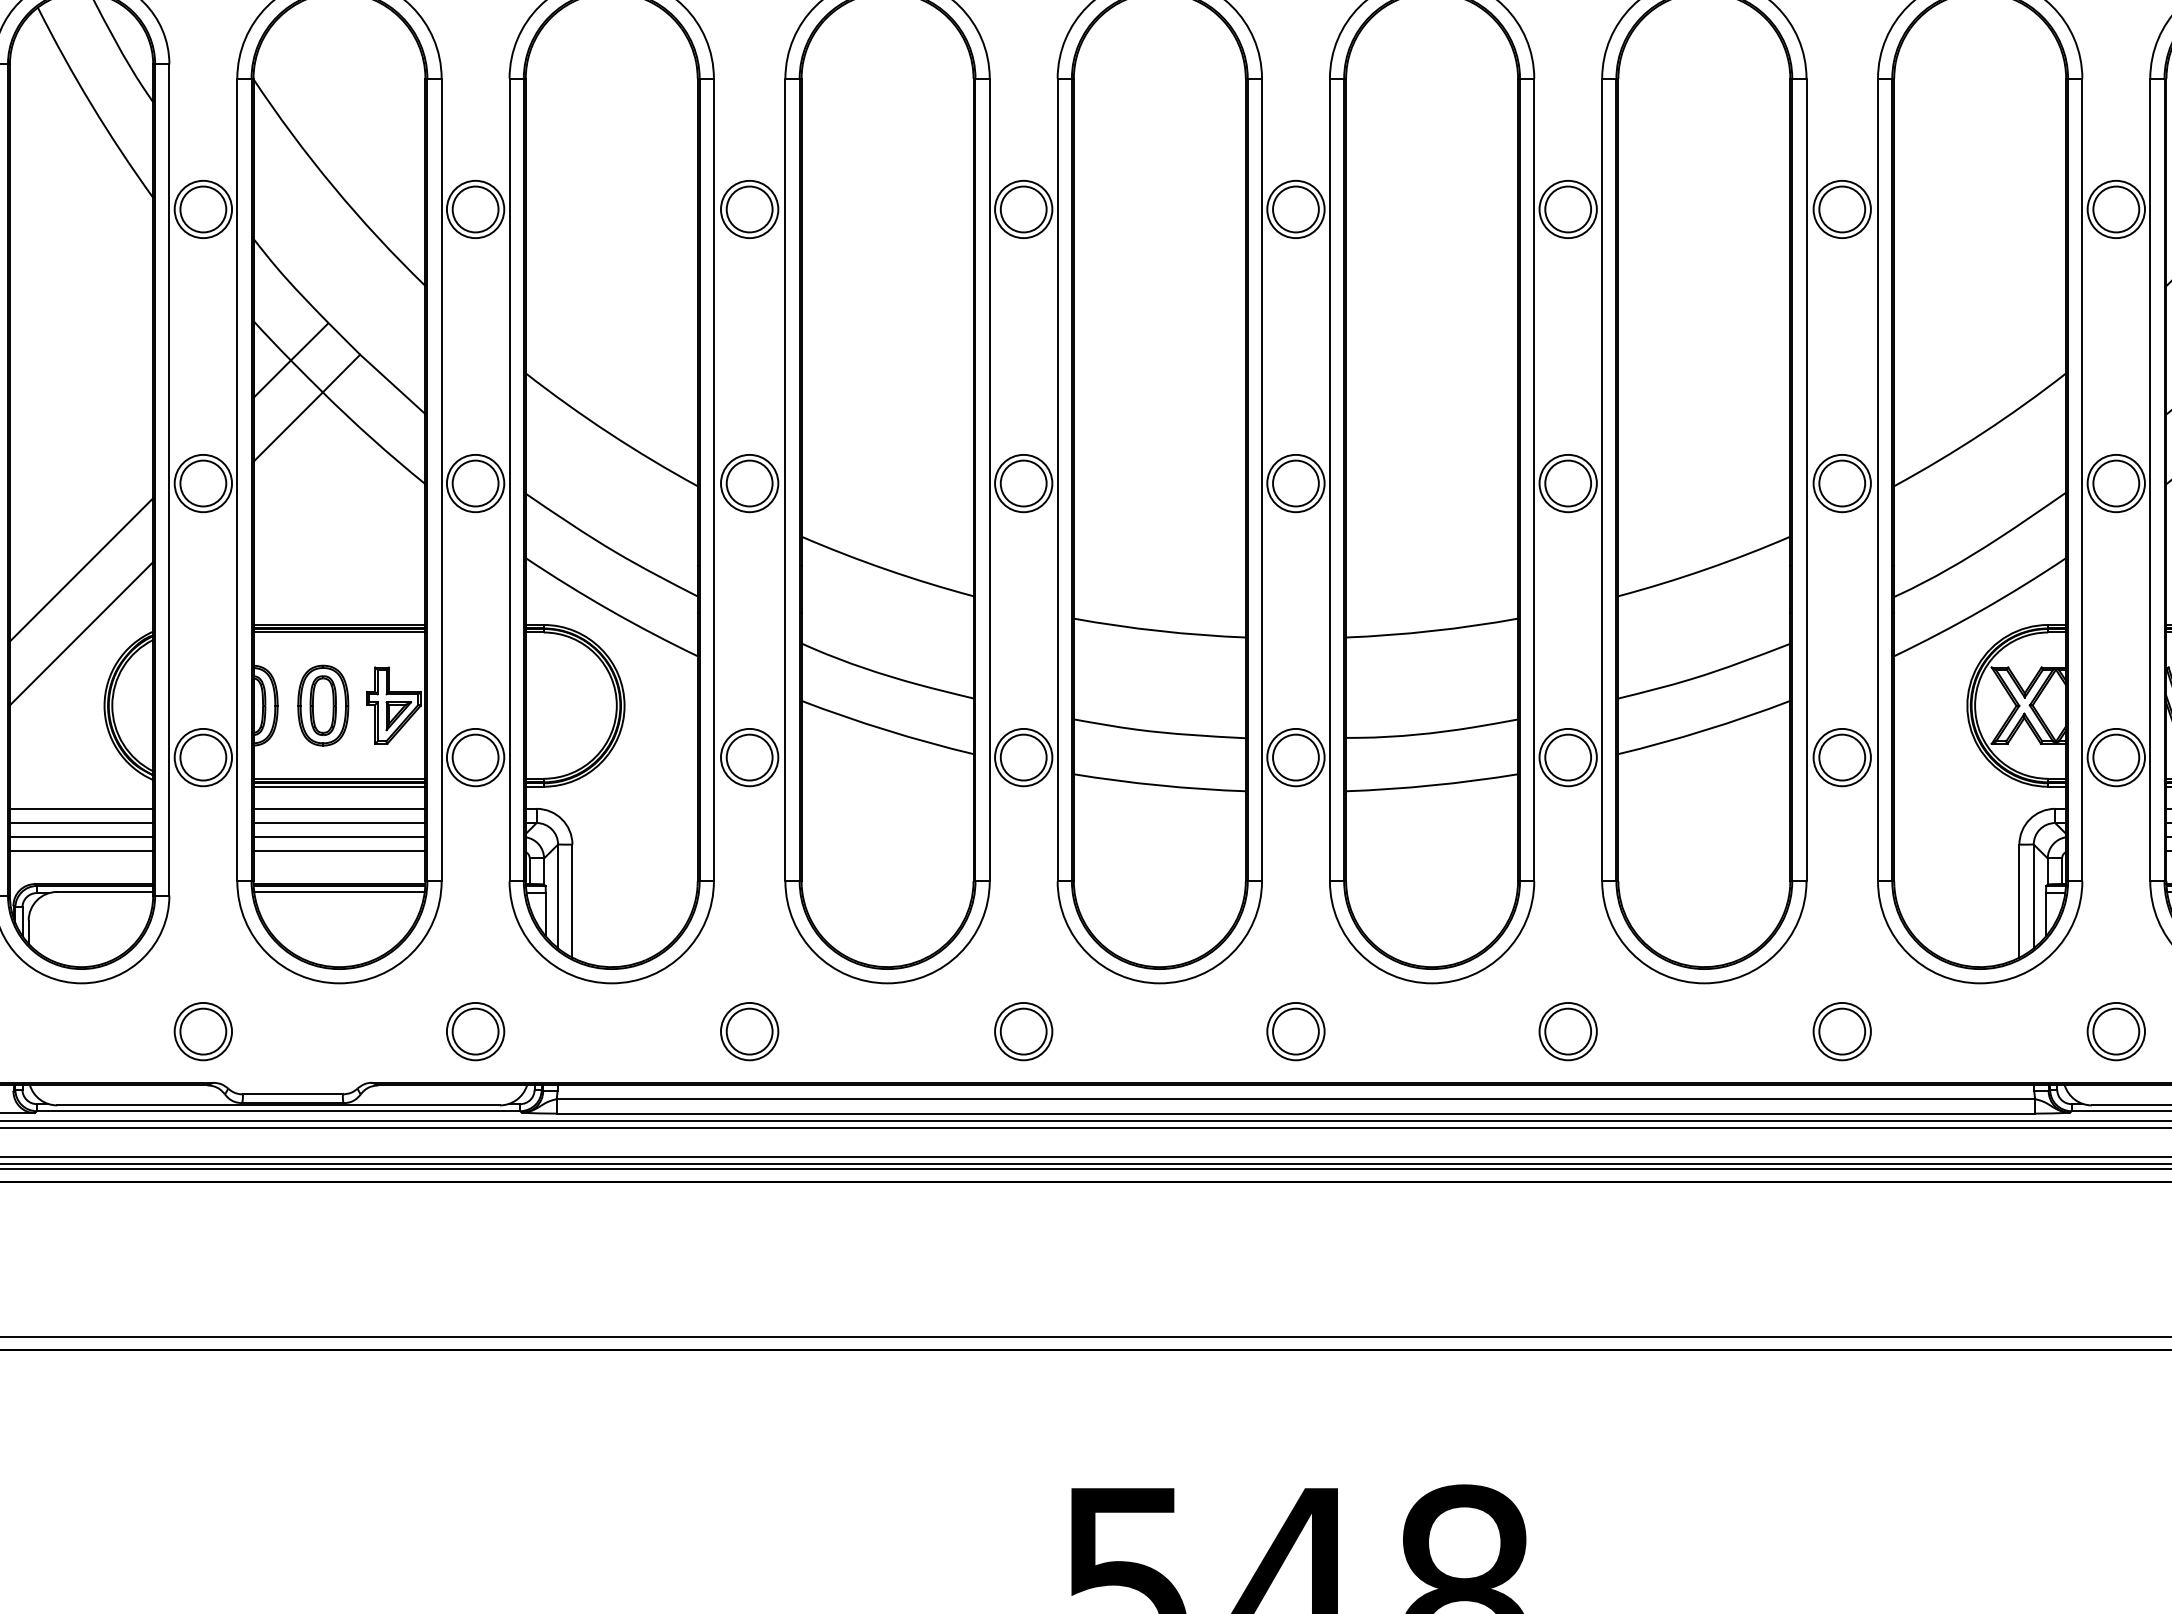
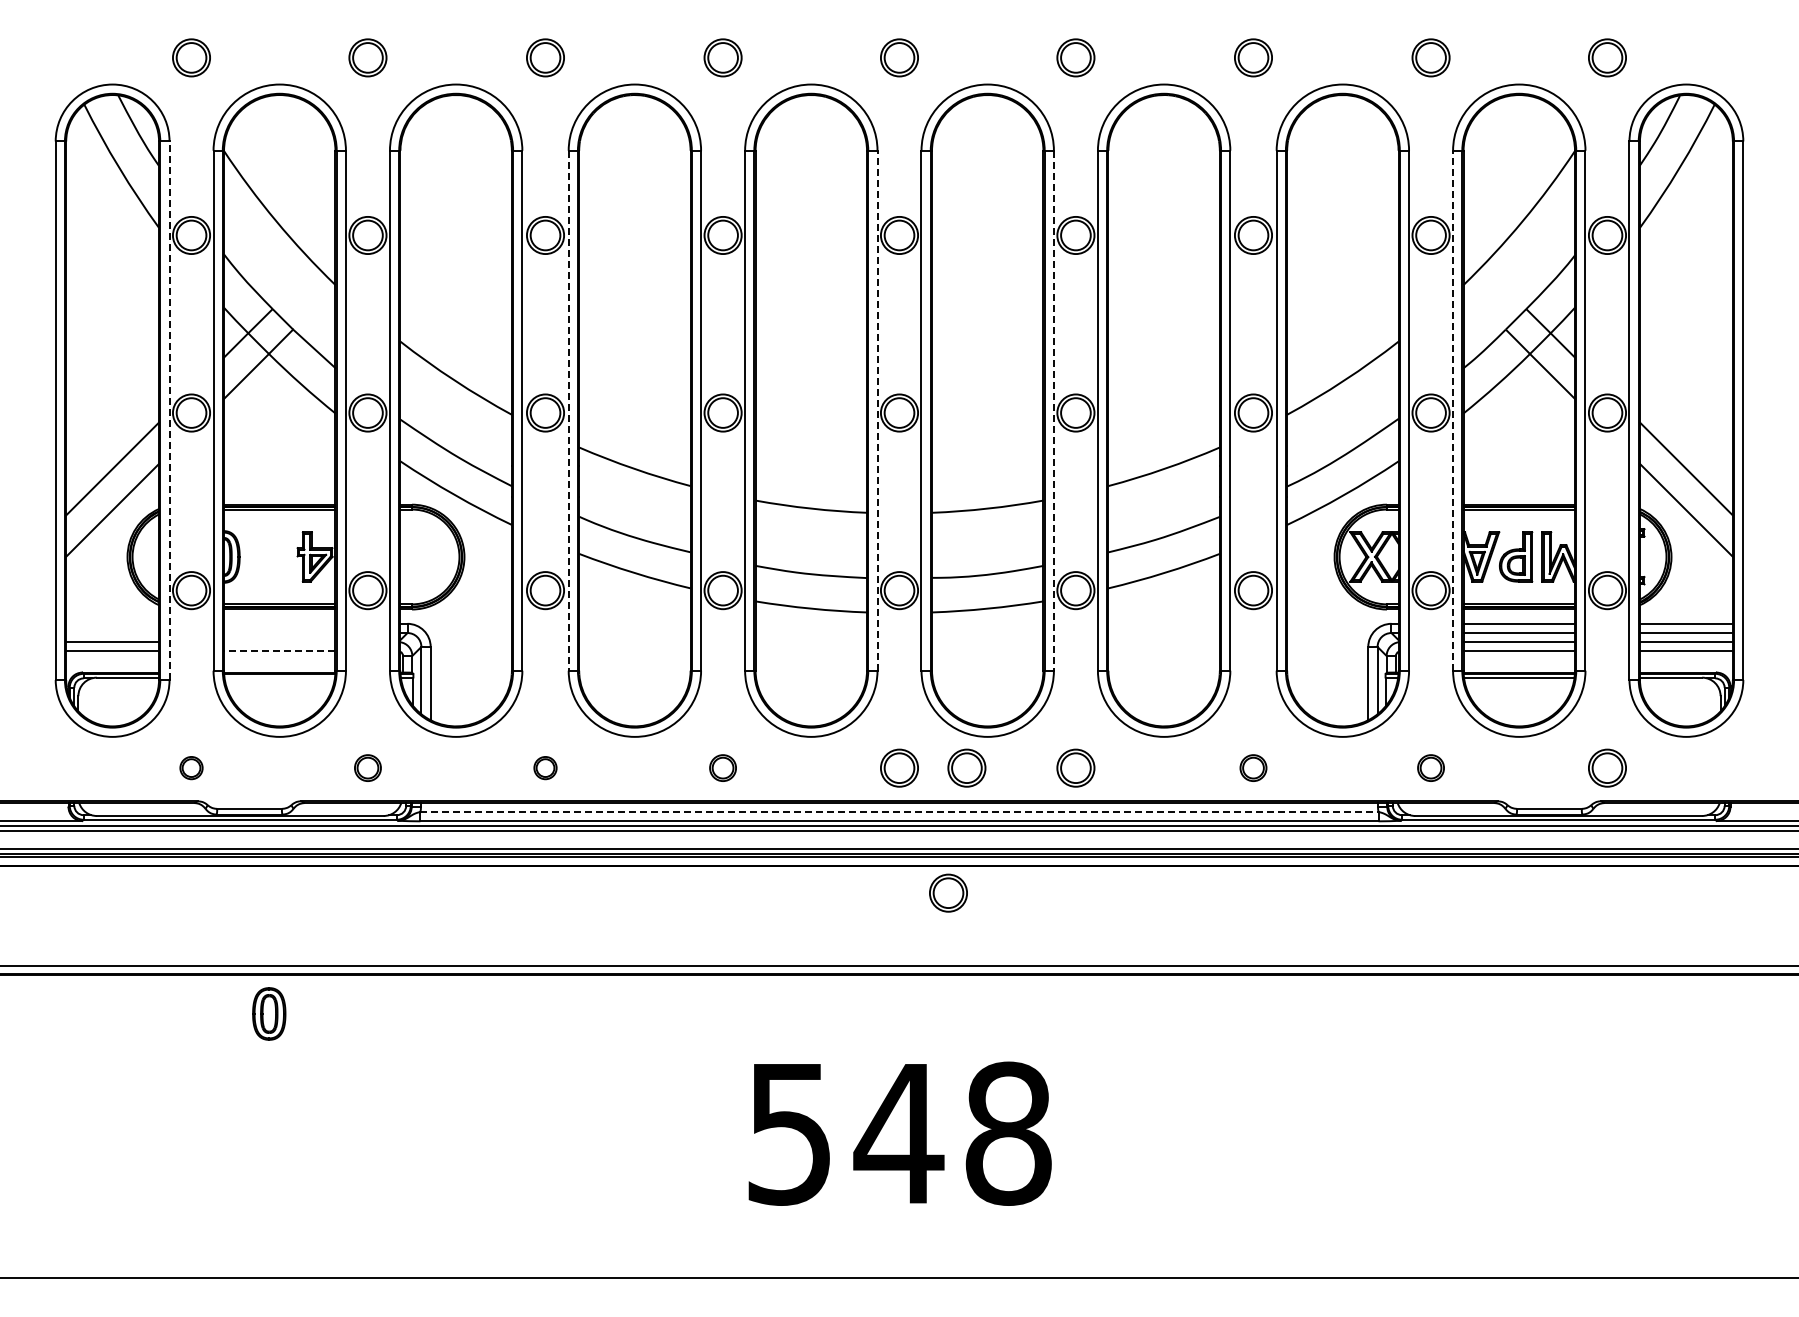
line: (169, 479) -> (169, 410), solid -> dashed
line: (785, 479) -> (568, 410), solid -> dashed
line: (1261, 479) -> (877, 410), solid -> dashed
line: (1533, 479) -> (1053, 410), solid -> dashed
line: (2150, 479) -> (1453, 410), solid -> dashed
part: (323, 704) -> (269, 1013), moved
line: (81, 808) -> (112, 623), removed
line: (339, 808) -> (279, 623), removed
line: (81, 823) -> (112, 633), removed
line: (339, 823) -> (279, 633), removed
line: (339, 837) -> (279, 642), removed
line: (339, 851) -> (279, 651), solid -> dashed
line: (339, 891) -> (279, 677), removed
part: (203, 1030) -> (191, 767), size x0.6
part: (474, 1030) -> (367, 767), size x0.7
part: (749, 1030) -> (545, 767), size x0.6
part: (1022, 1030) -> (722, 767), size x0.7
part: (1399, 1030) -> (966, 767), added
part: (1842, 1030) -> (1253, 767), size x0.7
part: (2115, 1030) -> (1430, 767), size x0.7
line: (1295, 1100) -> (899, 812), solid -> dashed
part: (1371, 1223) -> (948, 892), added

